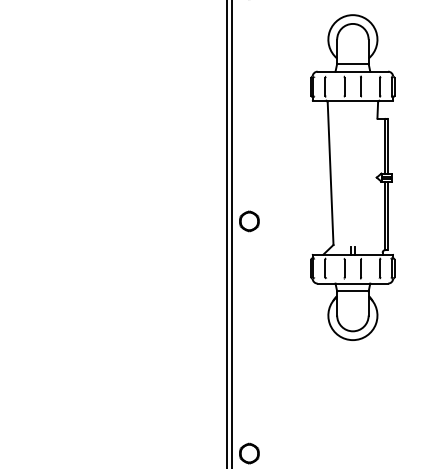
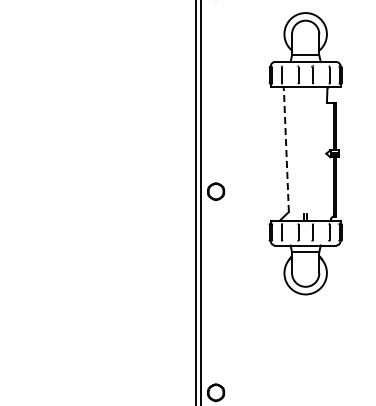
line: (330, 173) -> (286, 150), solid -> dashed

